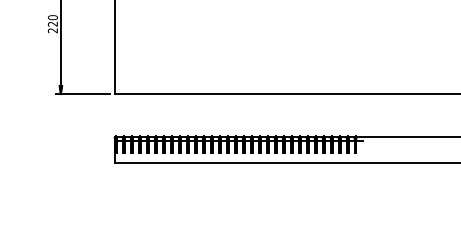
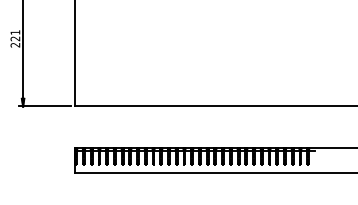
text: (52, 17) -> (14, 32), 220 -> 221

